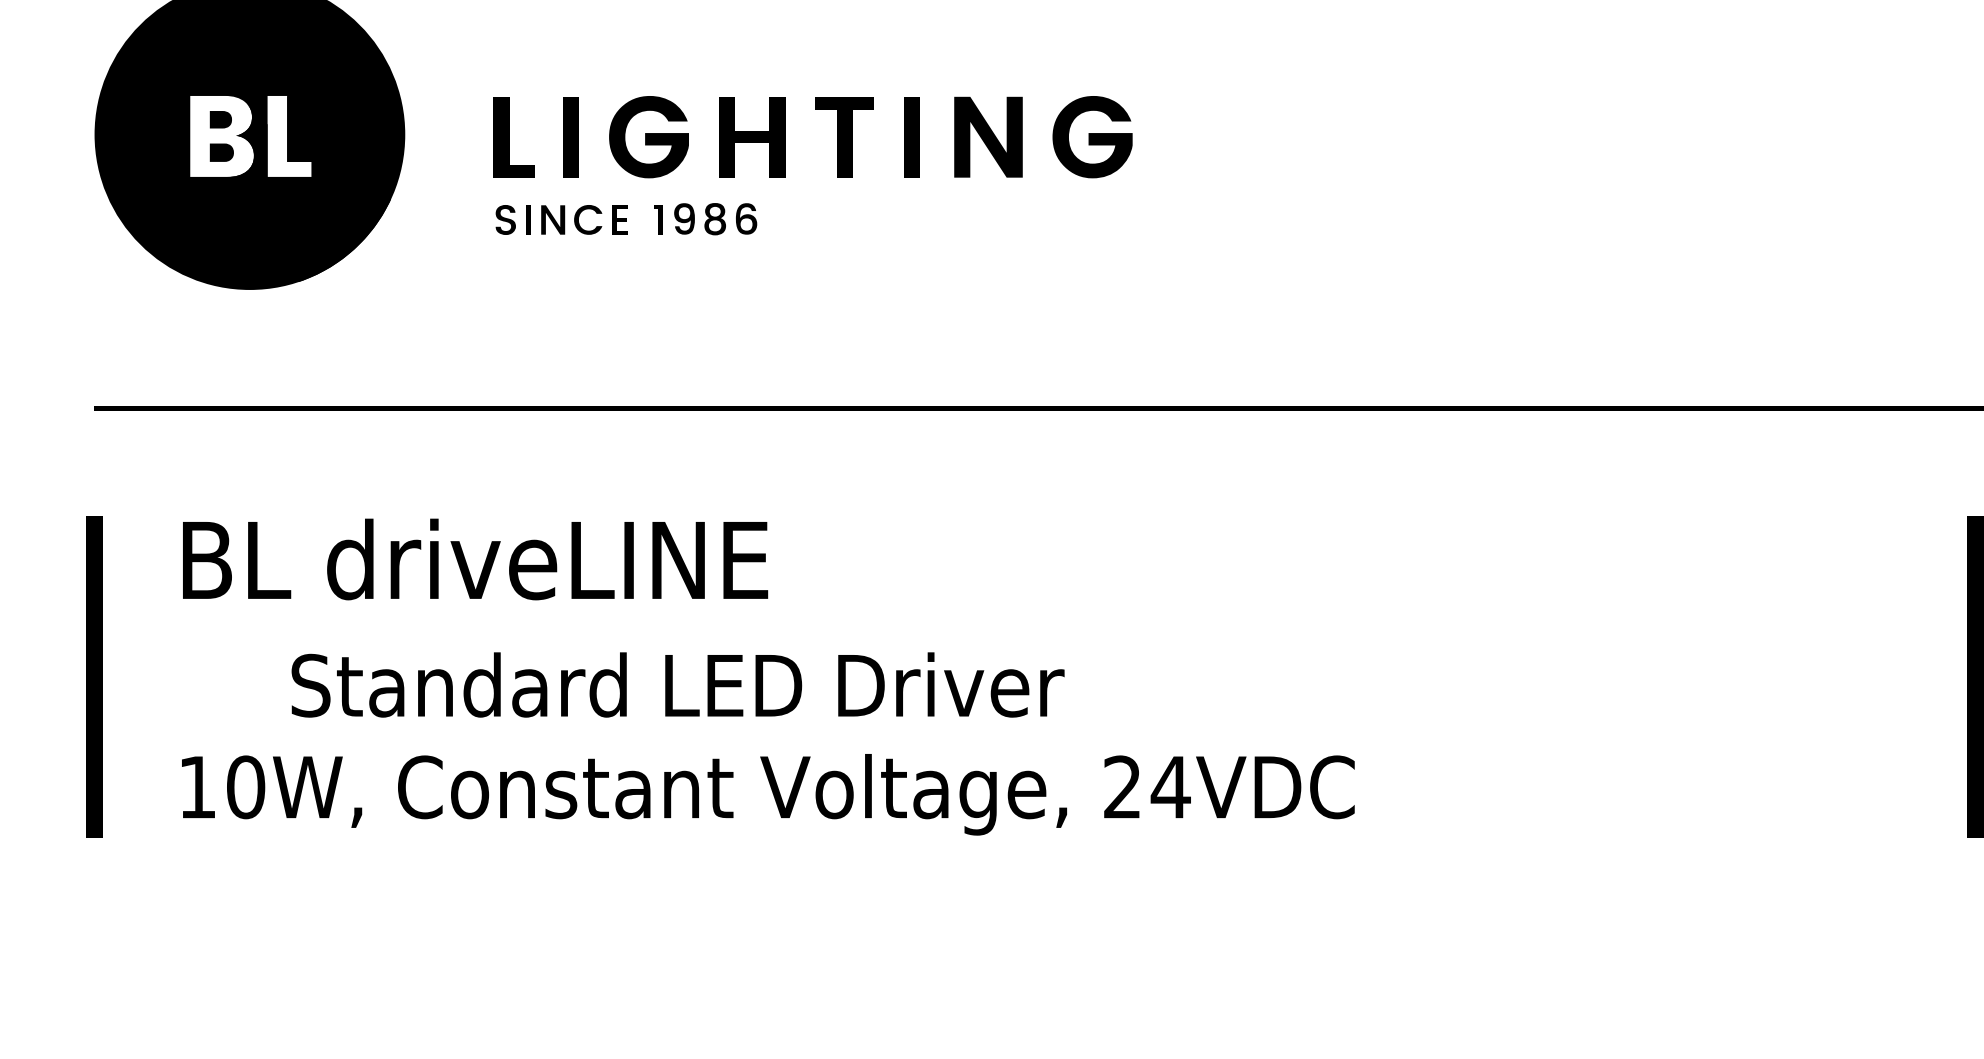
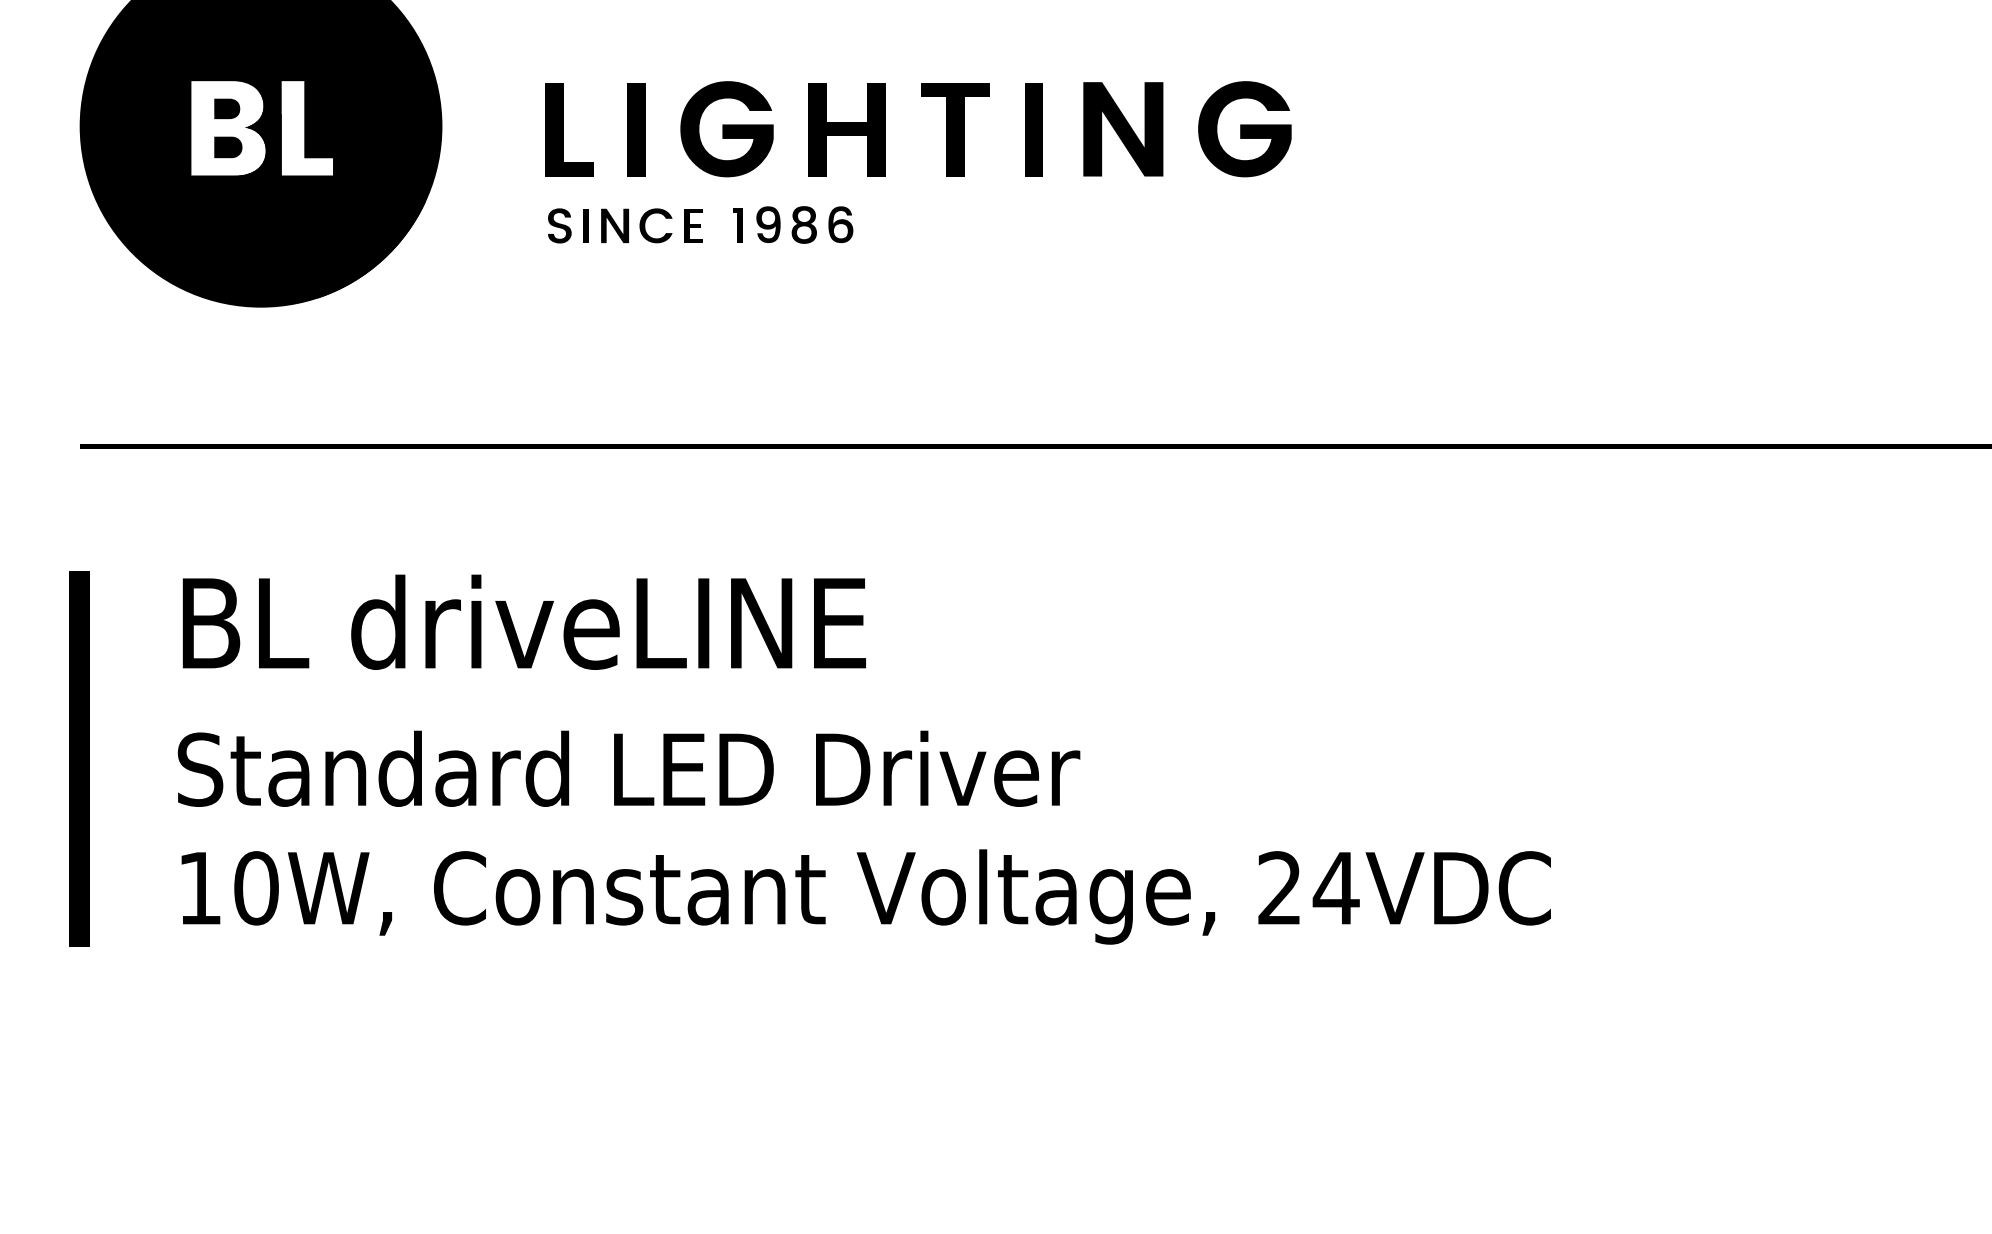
text: (677, 684) -> (628, 768), moved

